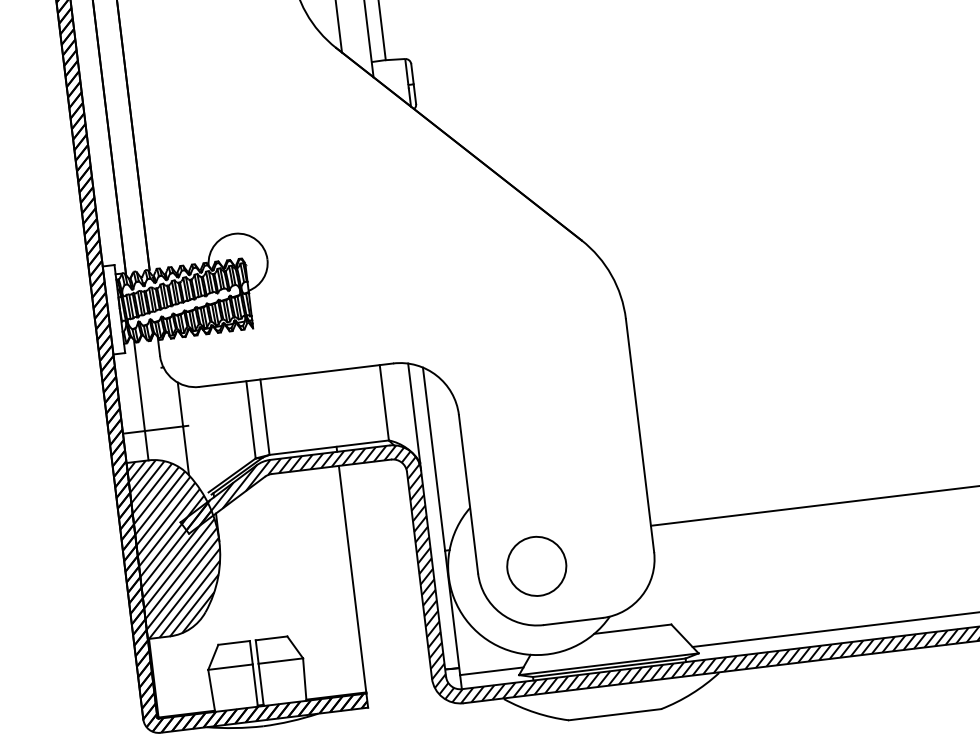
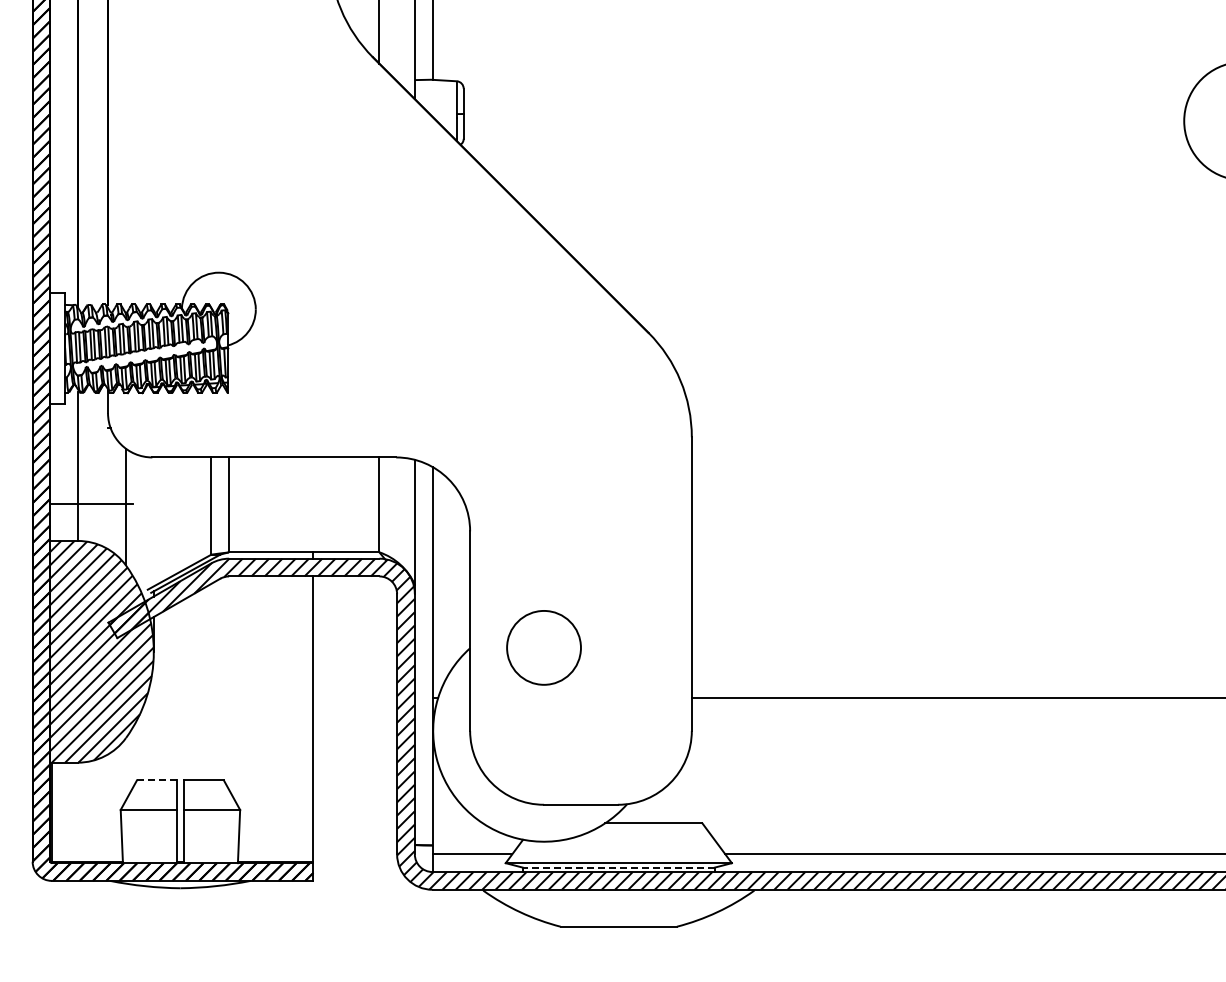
circle: (536, 566) -> (543, 647), moved
line: (233, 643) -> (156, 780), solid -> dashed
line: (609, 667) -> (618, 867), solid -> dashed

